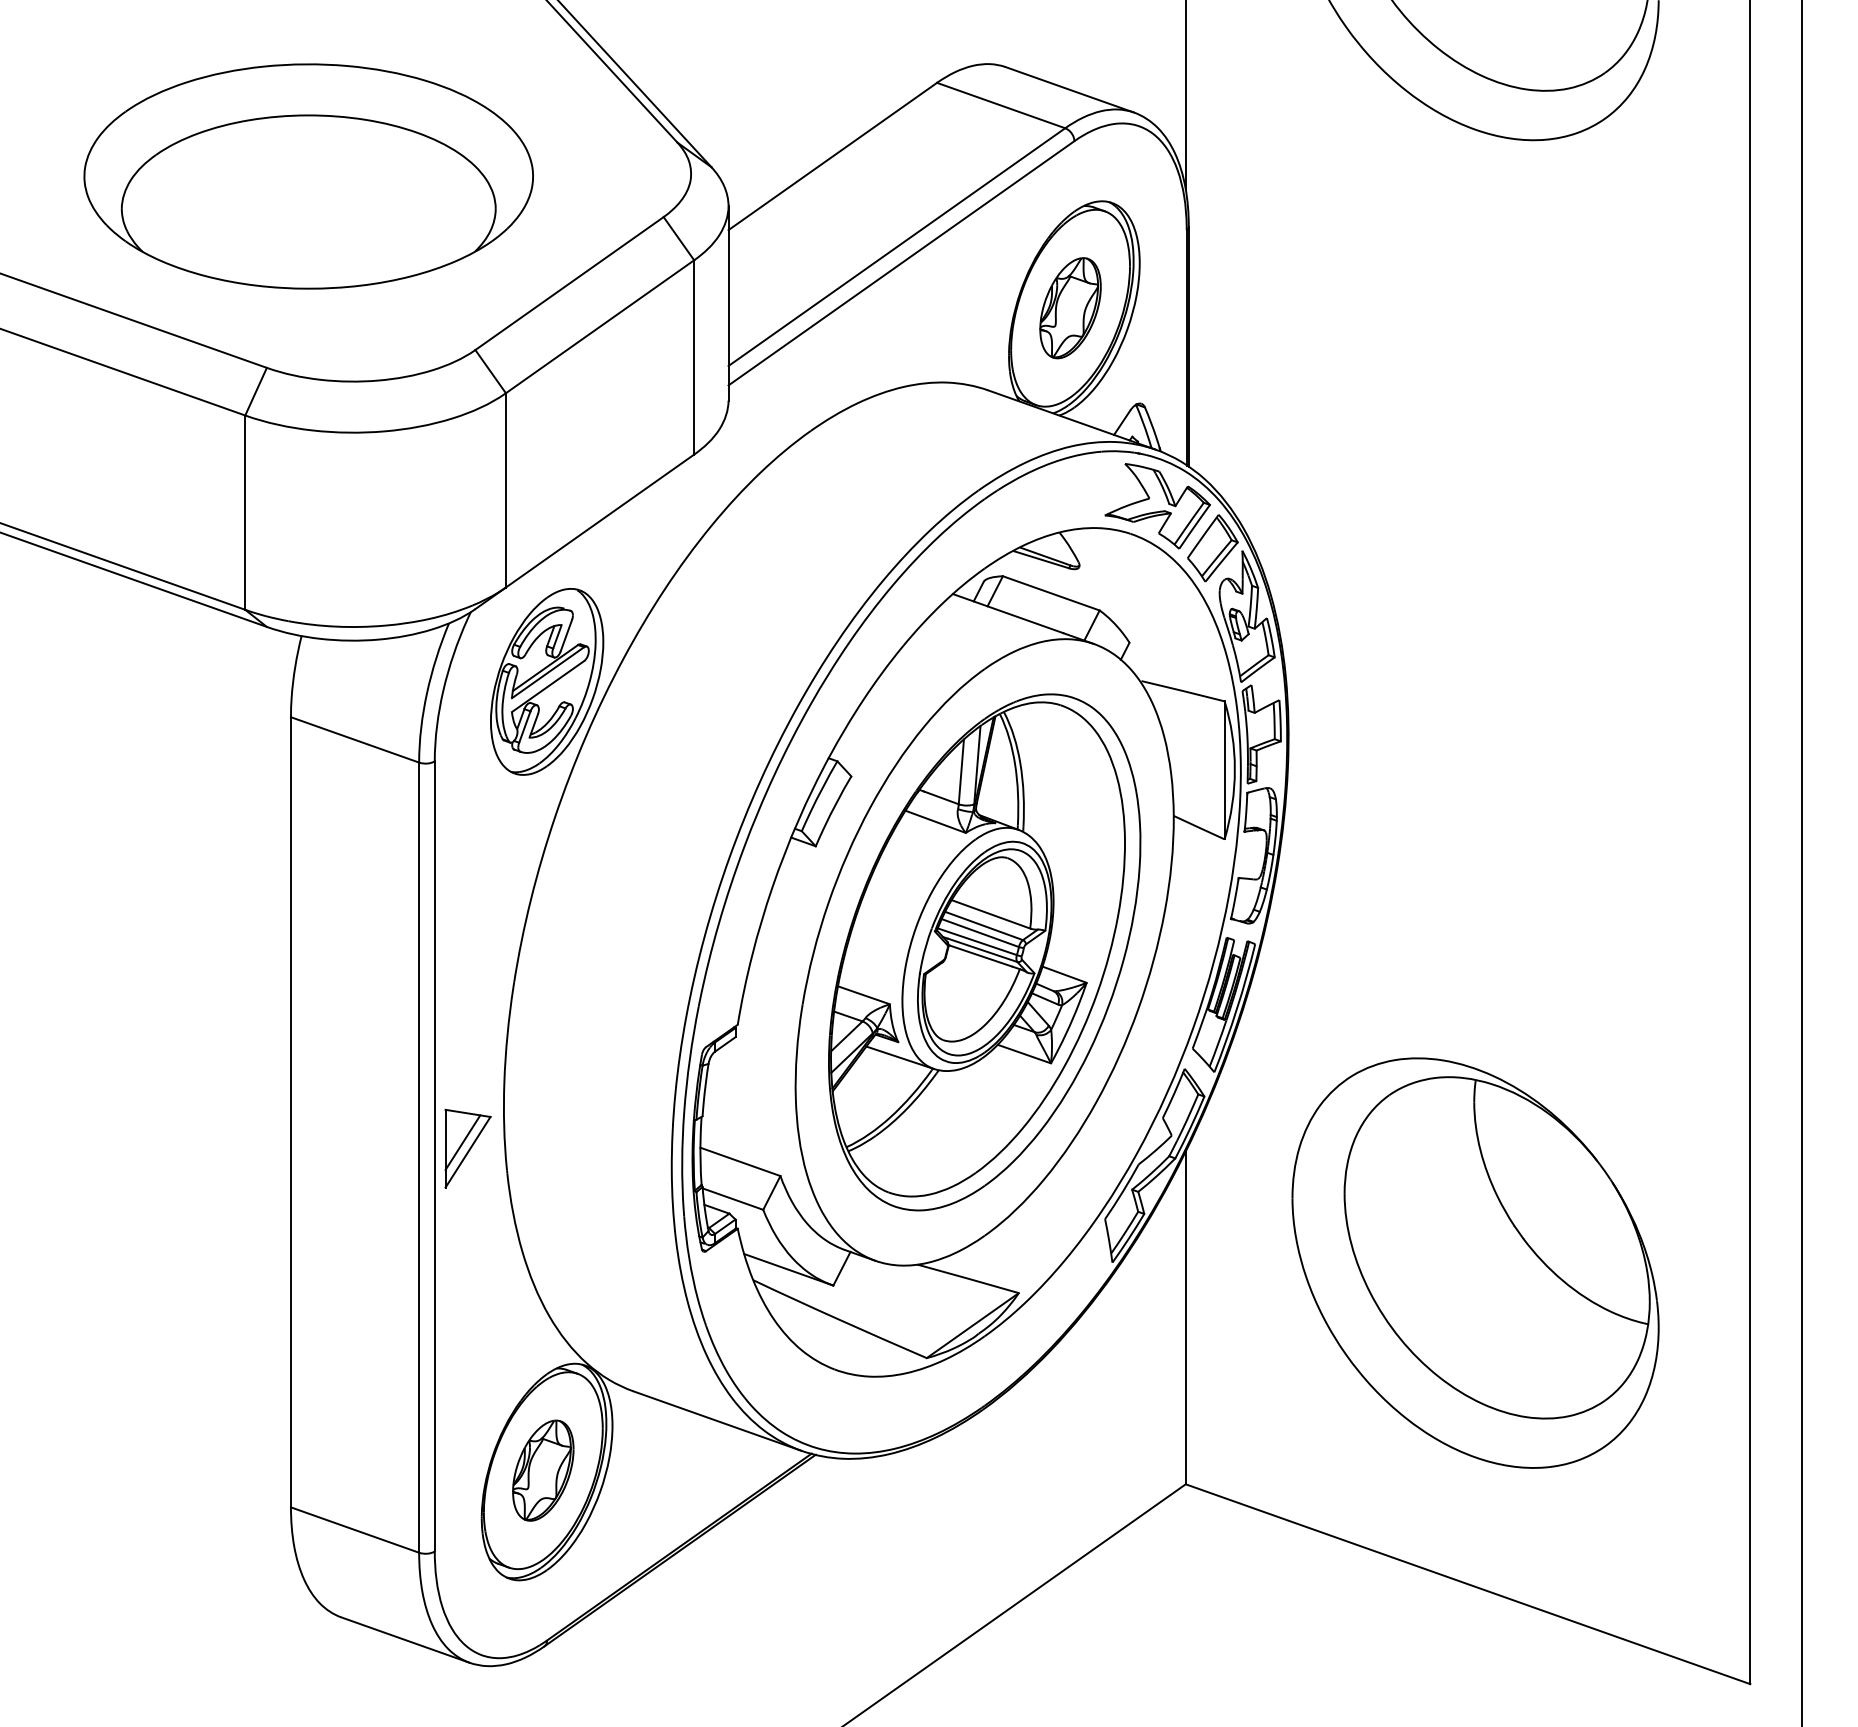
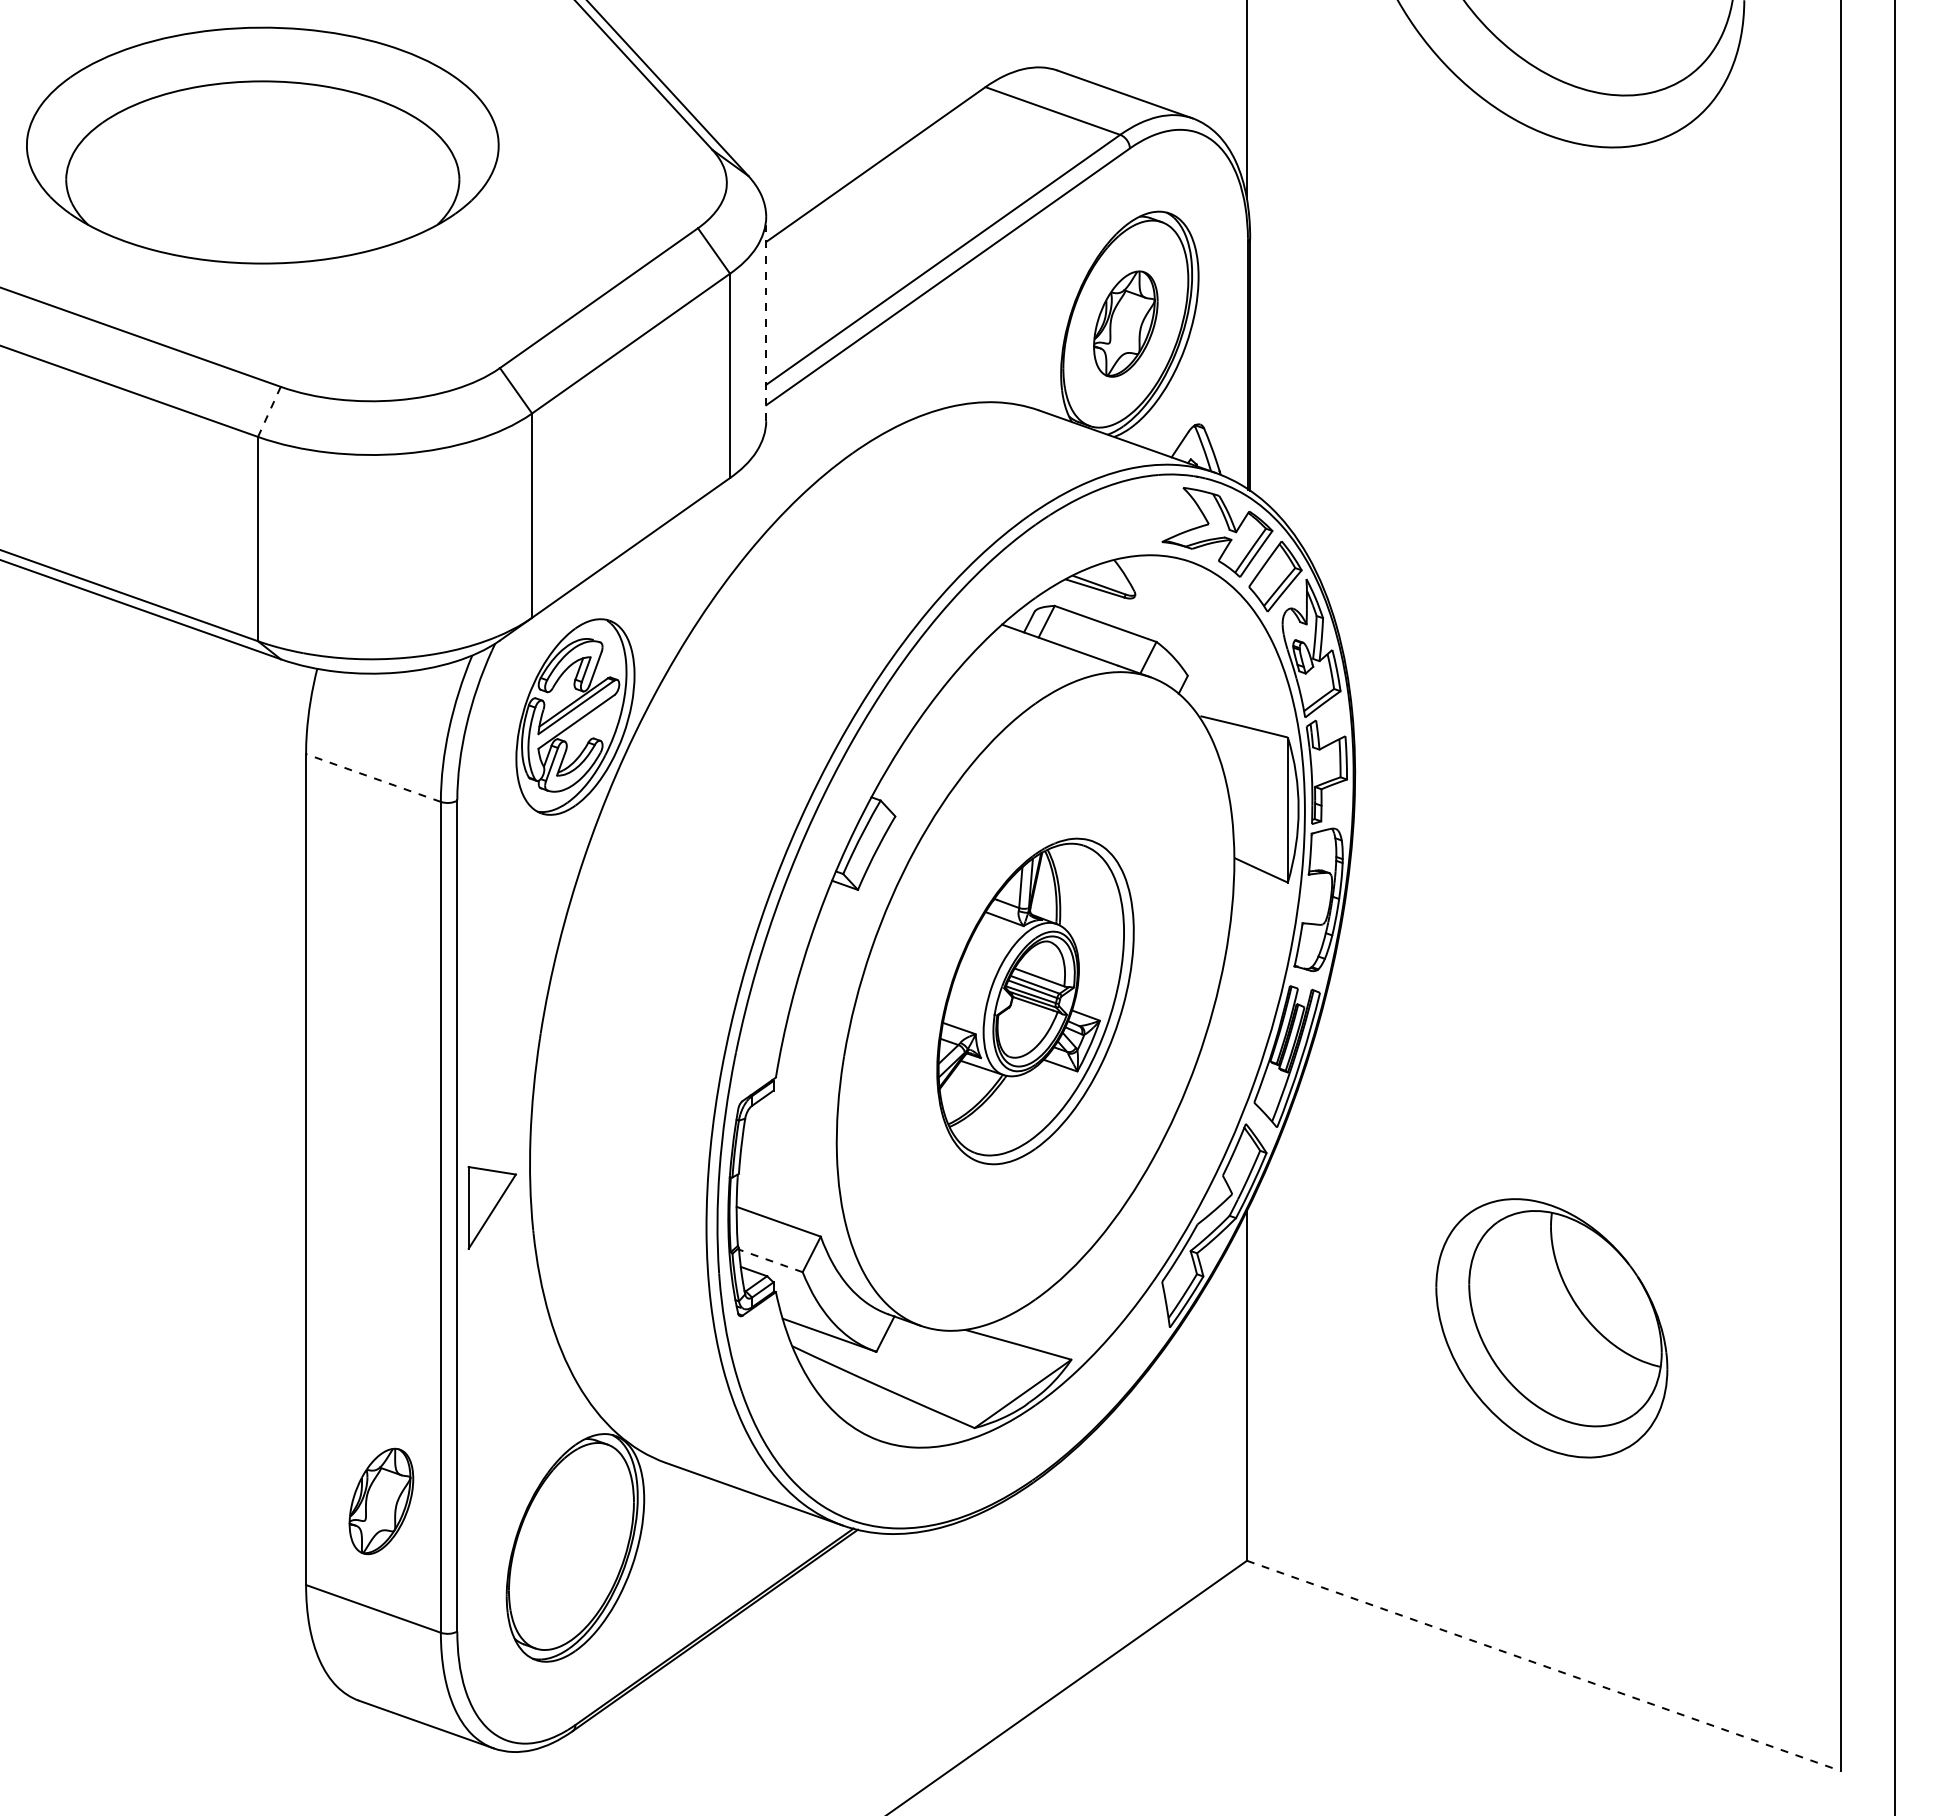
part: (308, 176) -> (262, 145), moved
line: (728, 302) -> (766, 318), solid -> dashed
line: (256, 391) -> (269, 411), solid -> dashed
line: (355, 739) -> (373, 777), solid -> dashed
part: (984, 952) -> (1035, 1001), size x0.6
line: (462, 1142) -> (486, 1201), removed
line: (732, 1198) -> (770, 1260), solid -> dashed
part: (1475, 1263) -> (1551, 1328), size x0.6
part: (543, 1470) -> (381, 1501), moved
line: (1467, 1583) -> (1543, 1665), solid -> dashed

